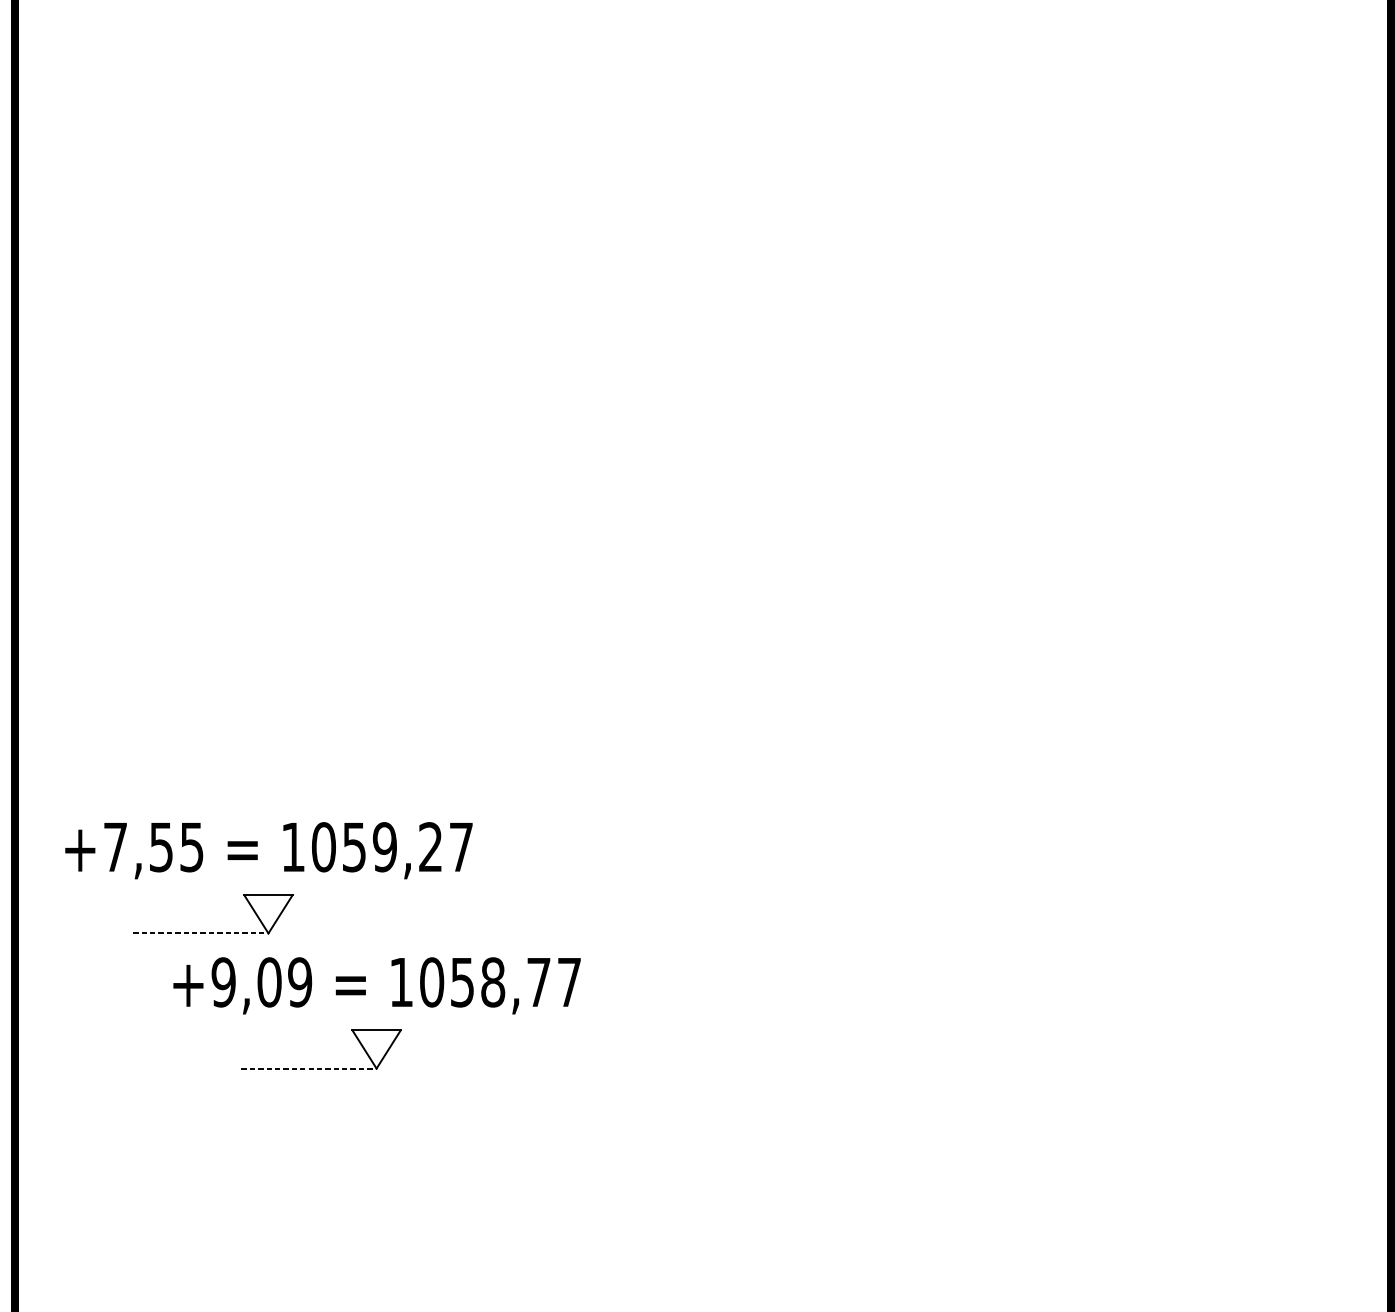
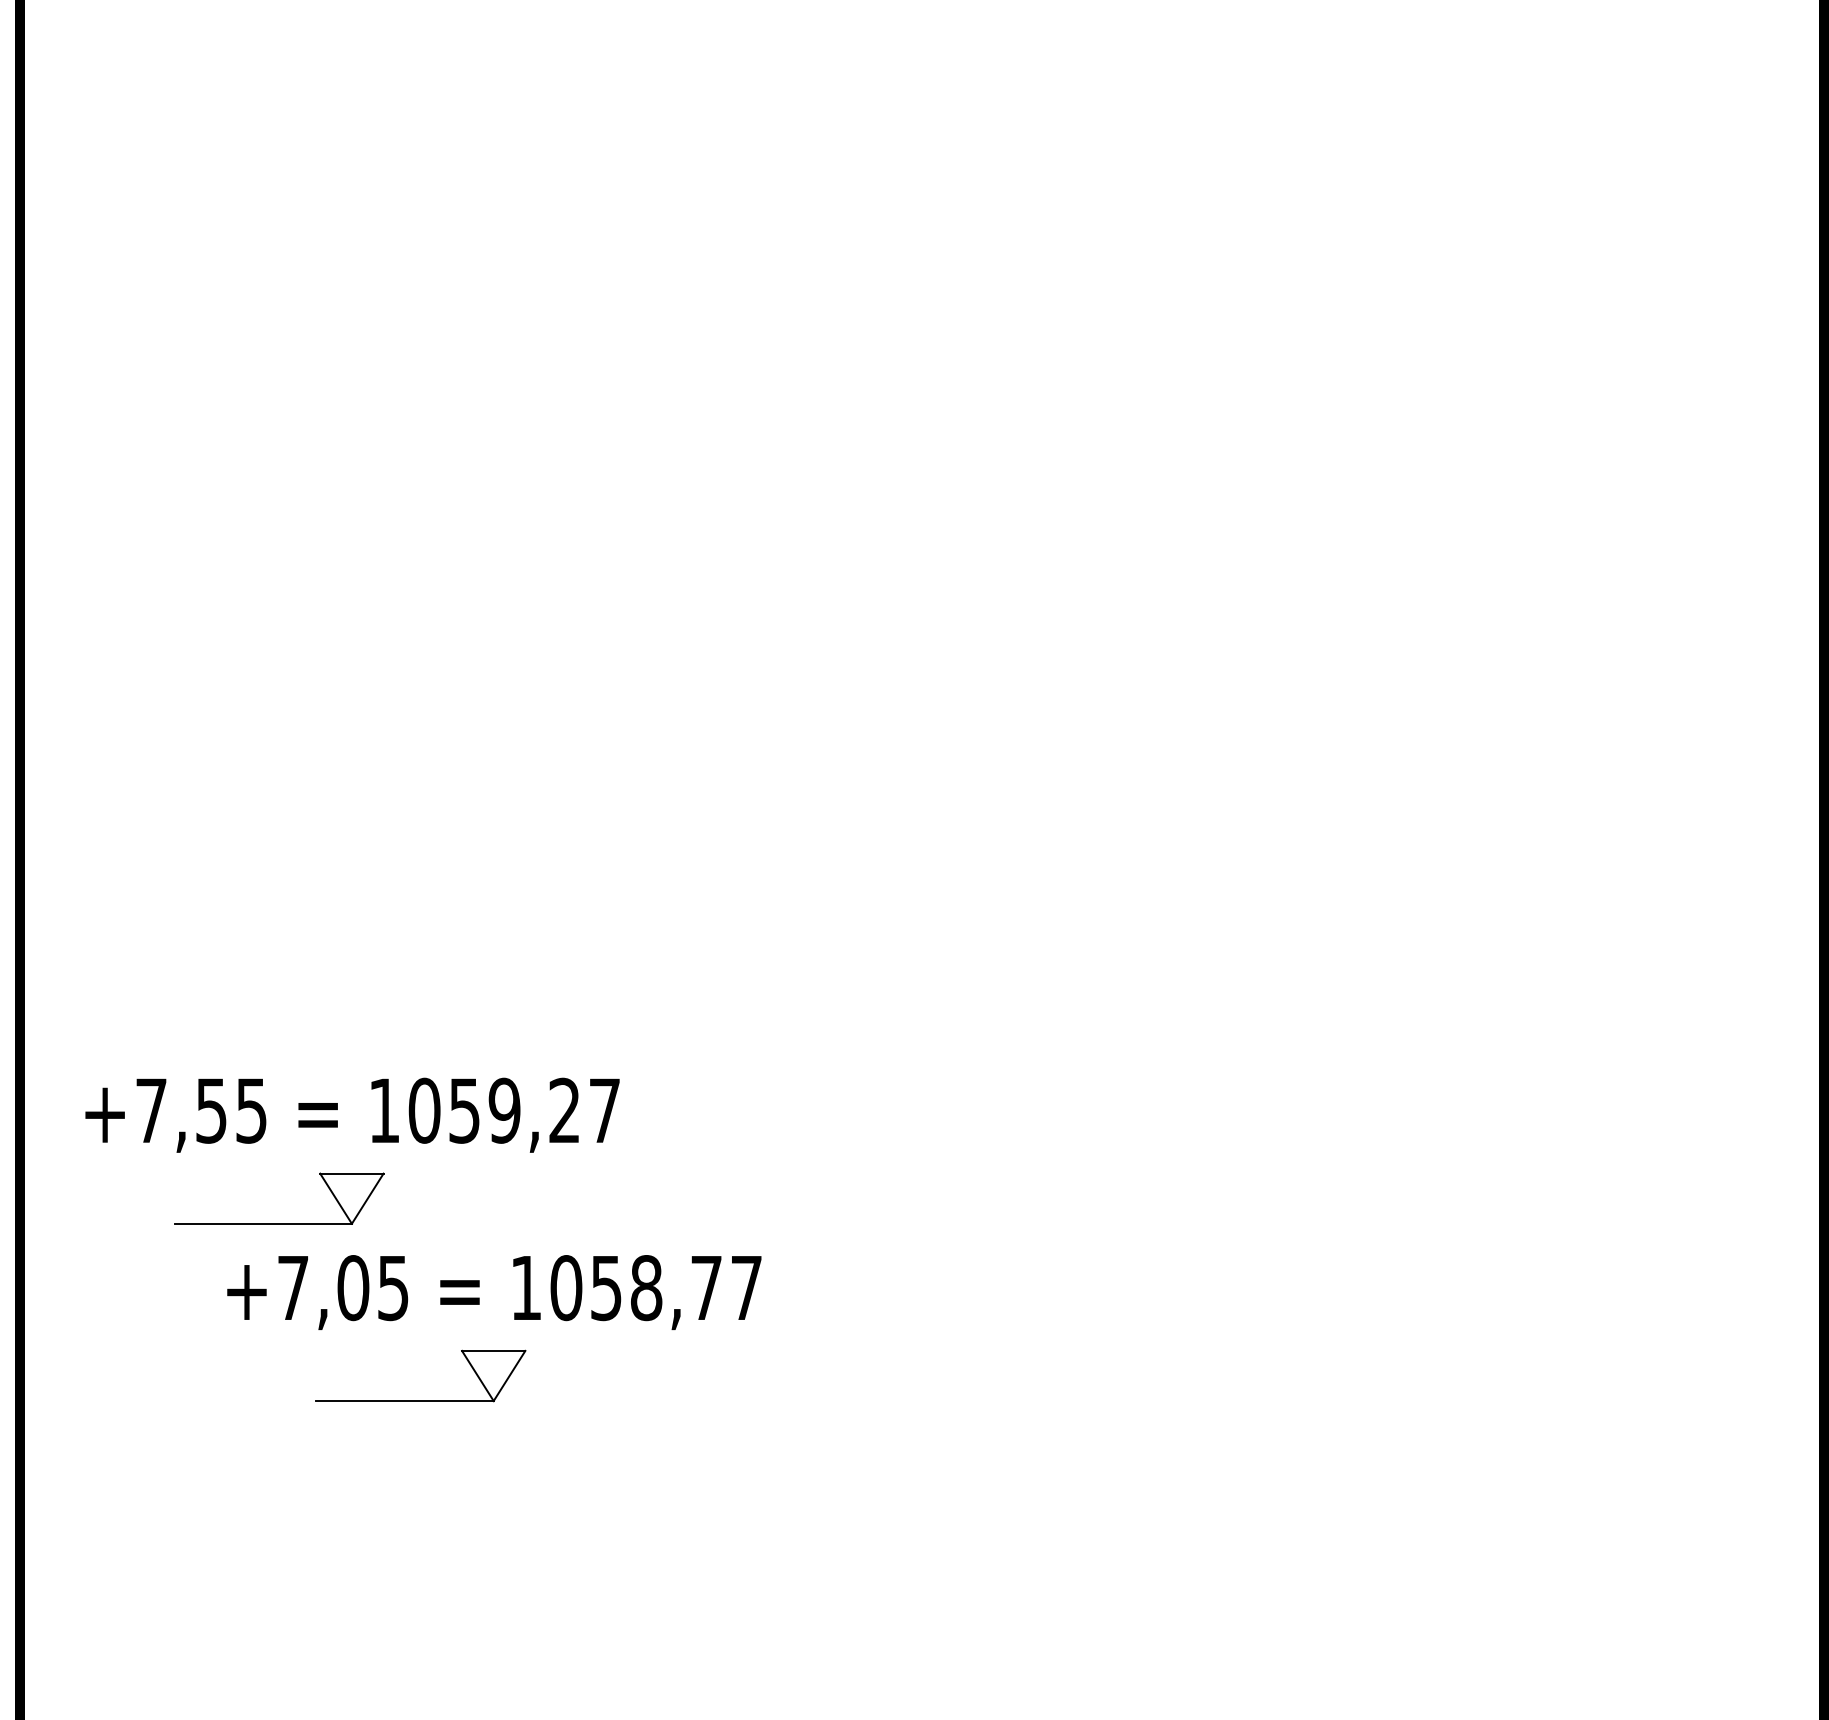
line: (201, 933) -> (263, 1223), dashed -> solid
text: (262, 982) -> (343, 1288), +9,09 -> +7,05
line: (309, 1068) -> (405, 1401), dashed -> solid

